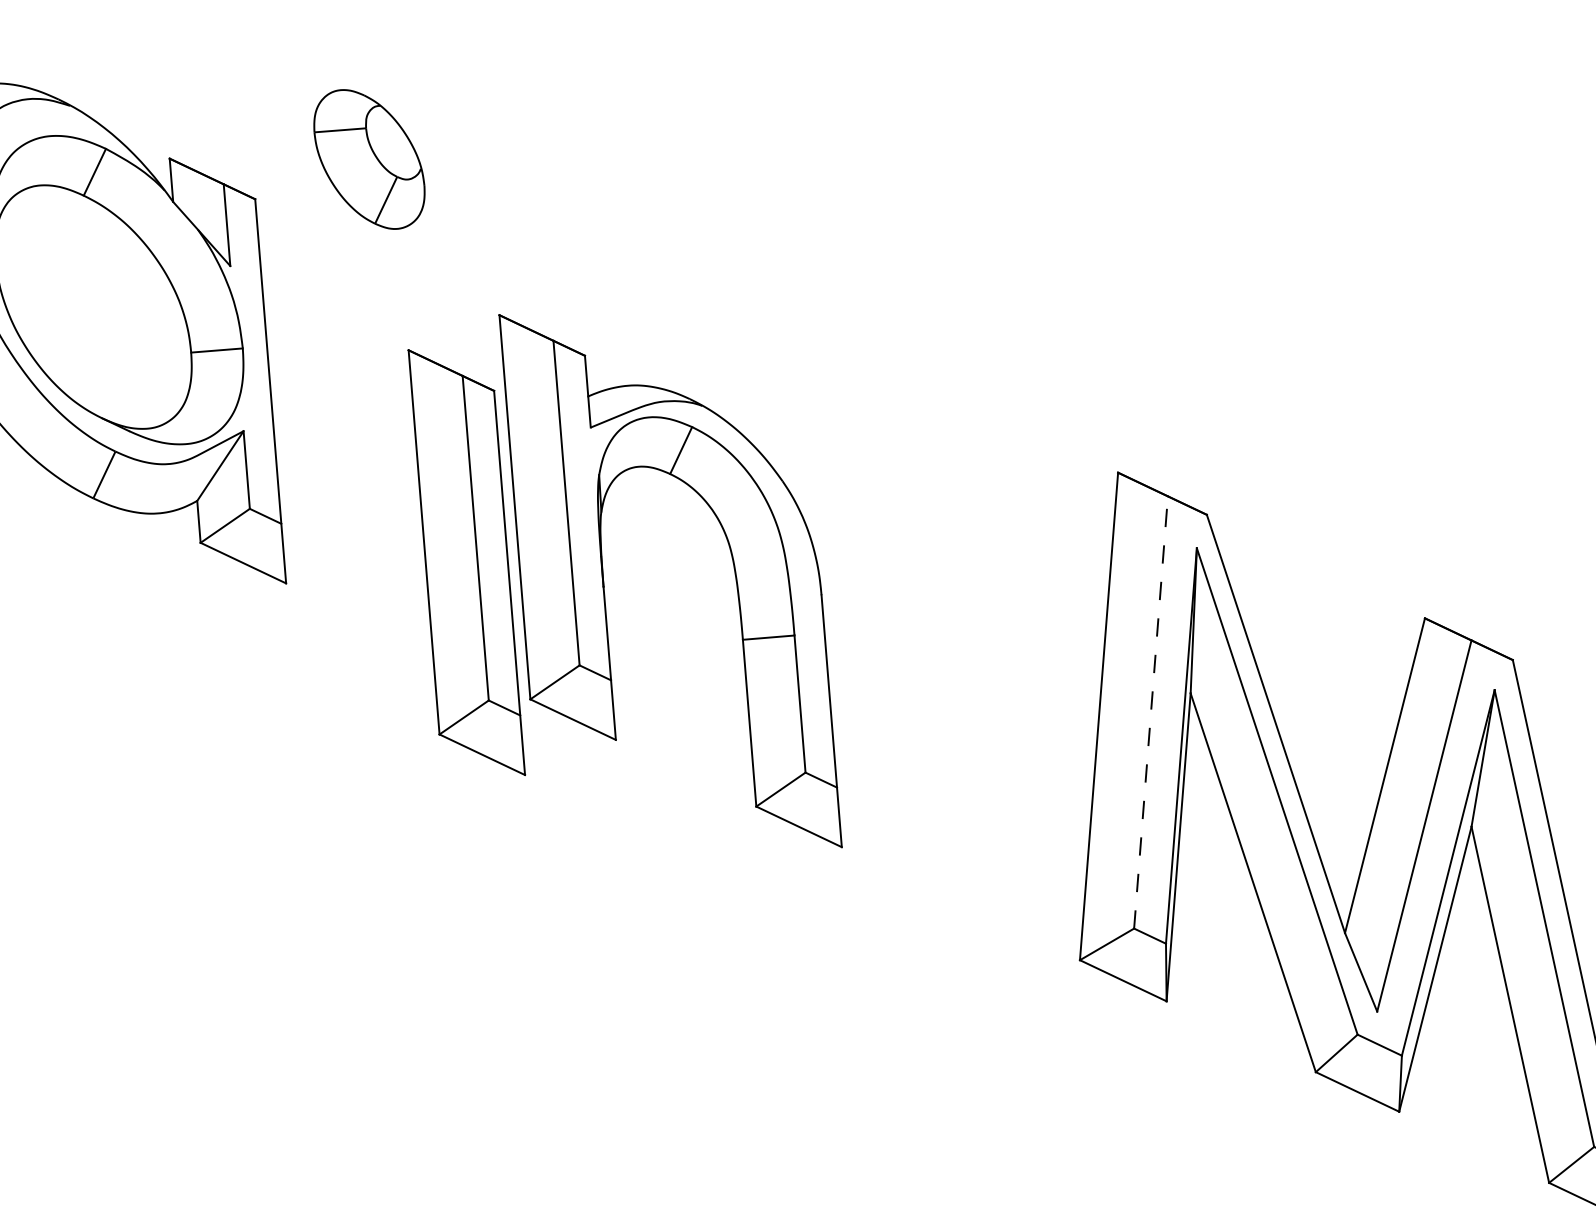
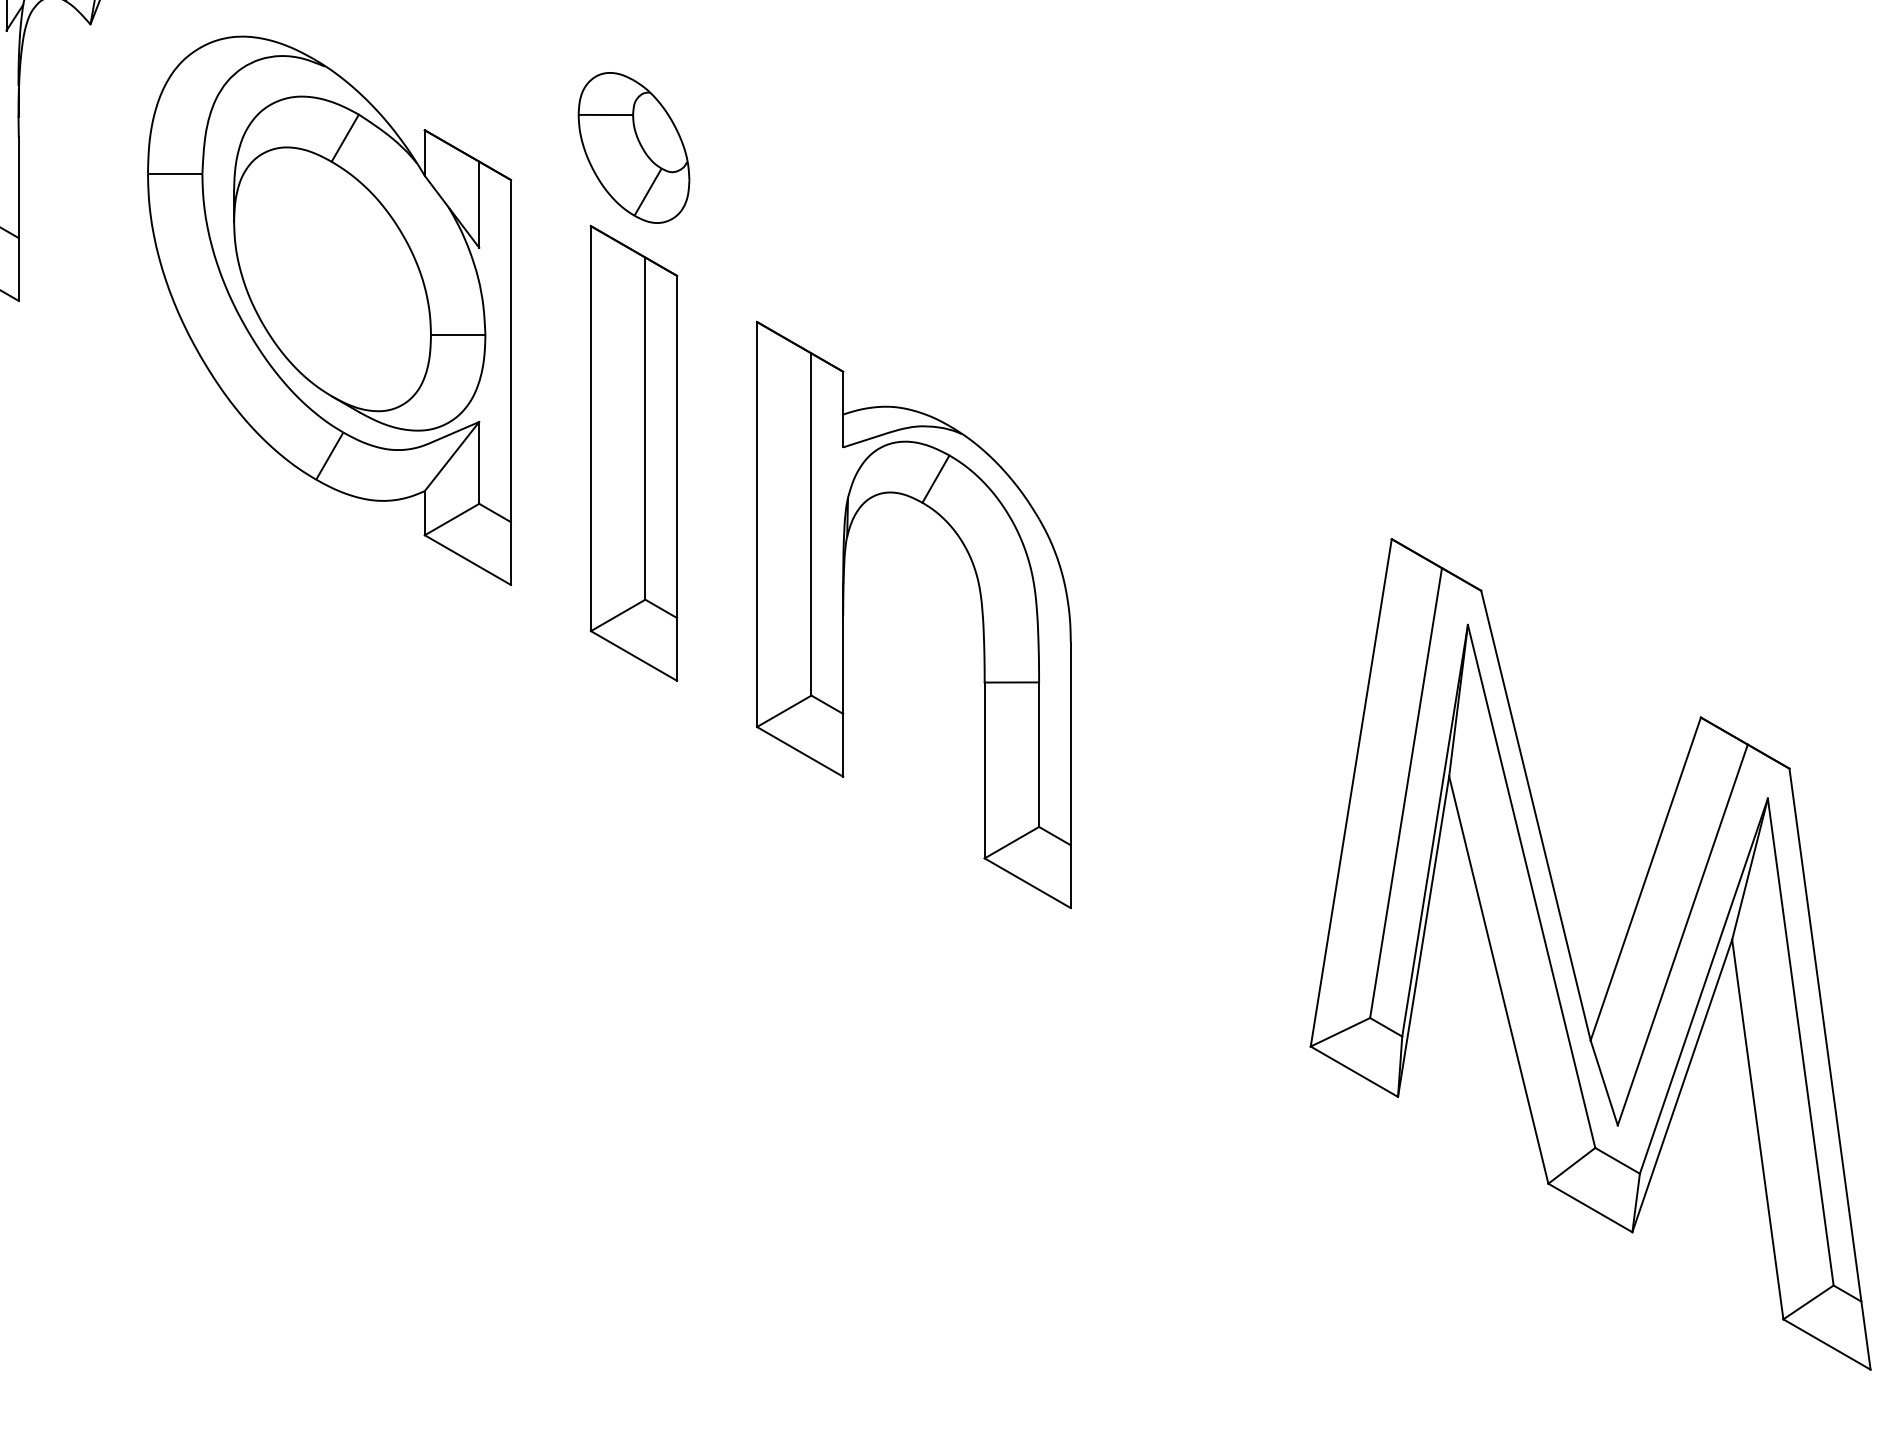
part: (466, 562) -> (633, 453), moved
line: (1151, 712) -> (1406, 793), dashed -> solid

